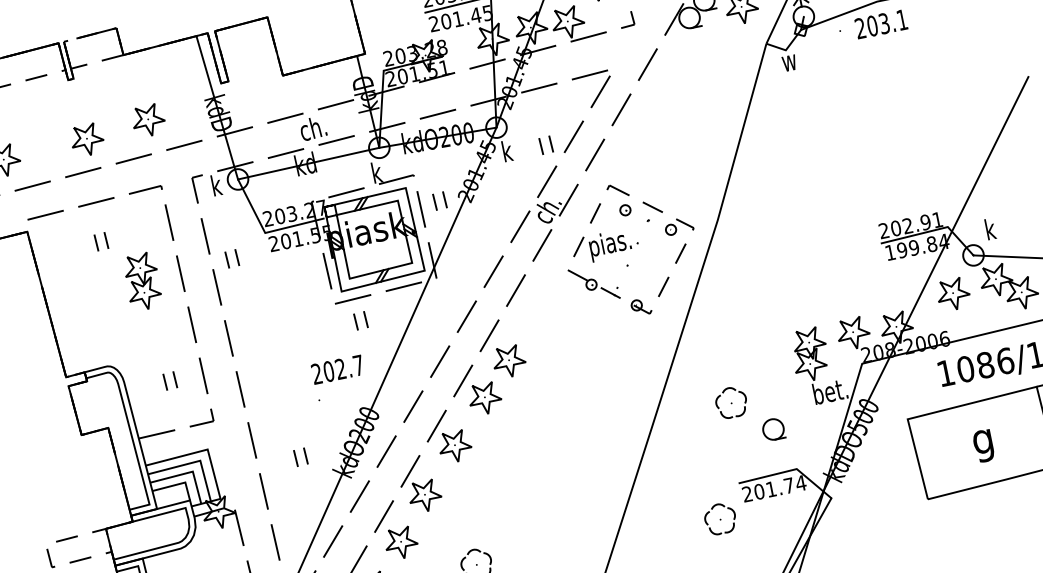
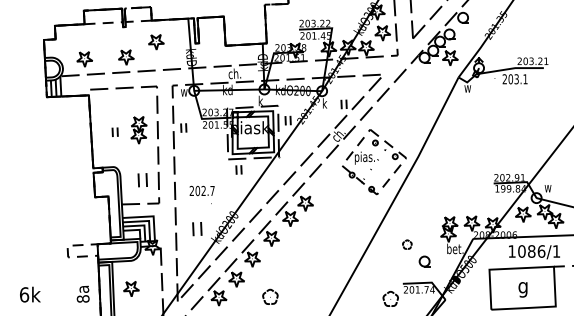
part: (149, 121) -> (156, 42), moved
text: (218, 184) -> (184, 91), k -> w
text: (991, 229) -> (547, 187), k -> w
part: (99, 240) -> (114, 131), moved
text: (336, 369) -> (201, 190), moved
part: (168, 380) -> (141, 179), size x1.6
part: (731, 402) -> (407, 244), size x0.6
part: (299, 456) -> (196, 228), size x1.6

